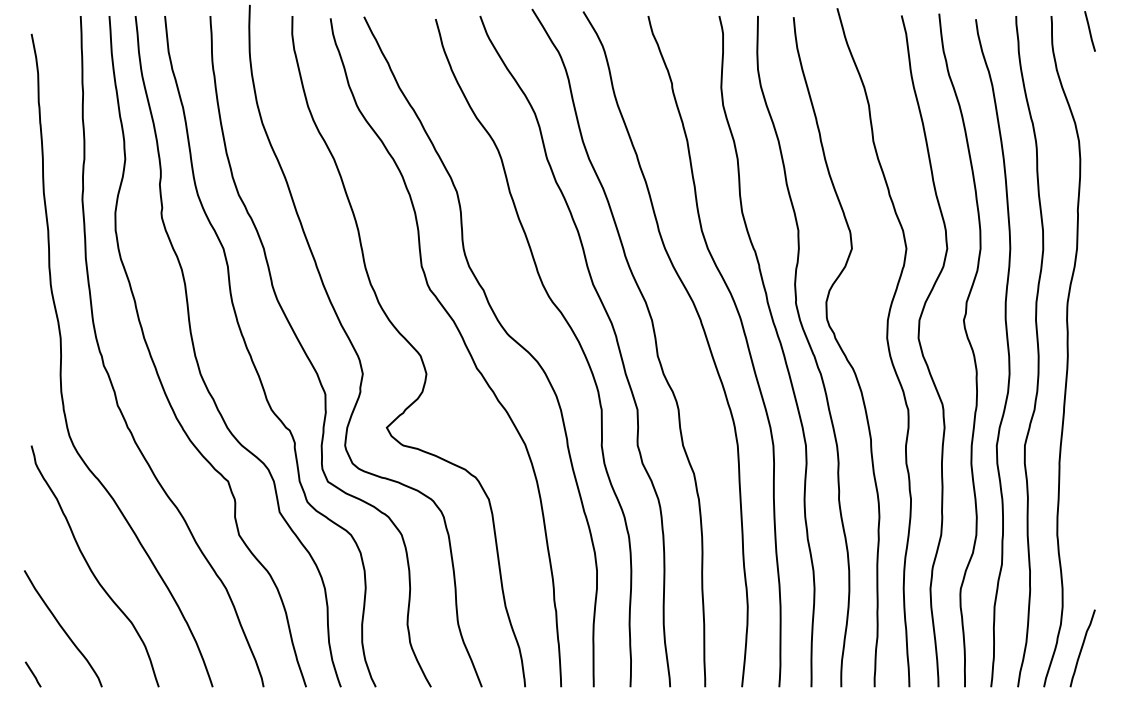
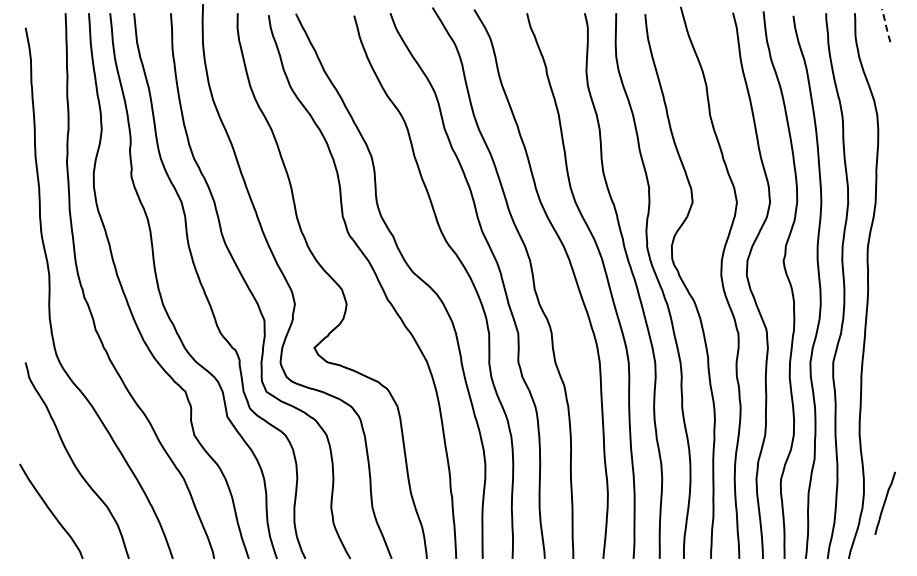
line: (1090, 31) -> (886, 25), solid -> dashed
curve: (1081, 647) -> (884, 502), moved
line: (32, 674) -> (26, 548), removed

